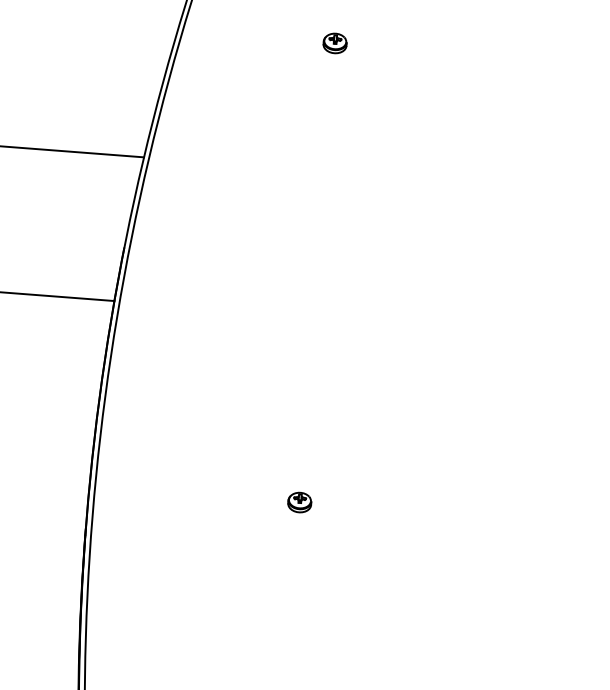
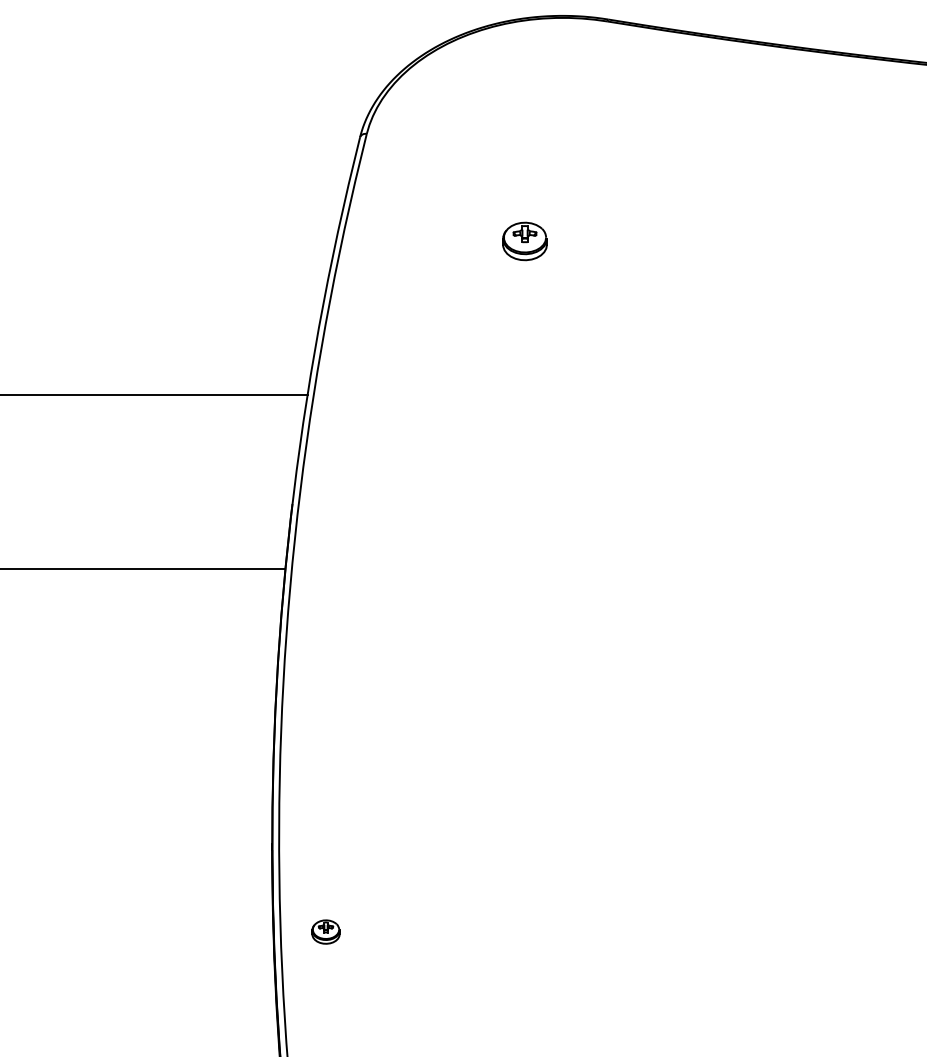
part: (334, 43) -> (524, 241), size x1.6
part: (299, 502) -> (325, 931), moved

